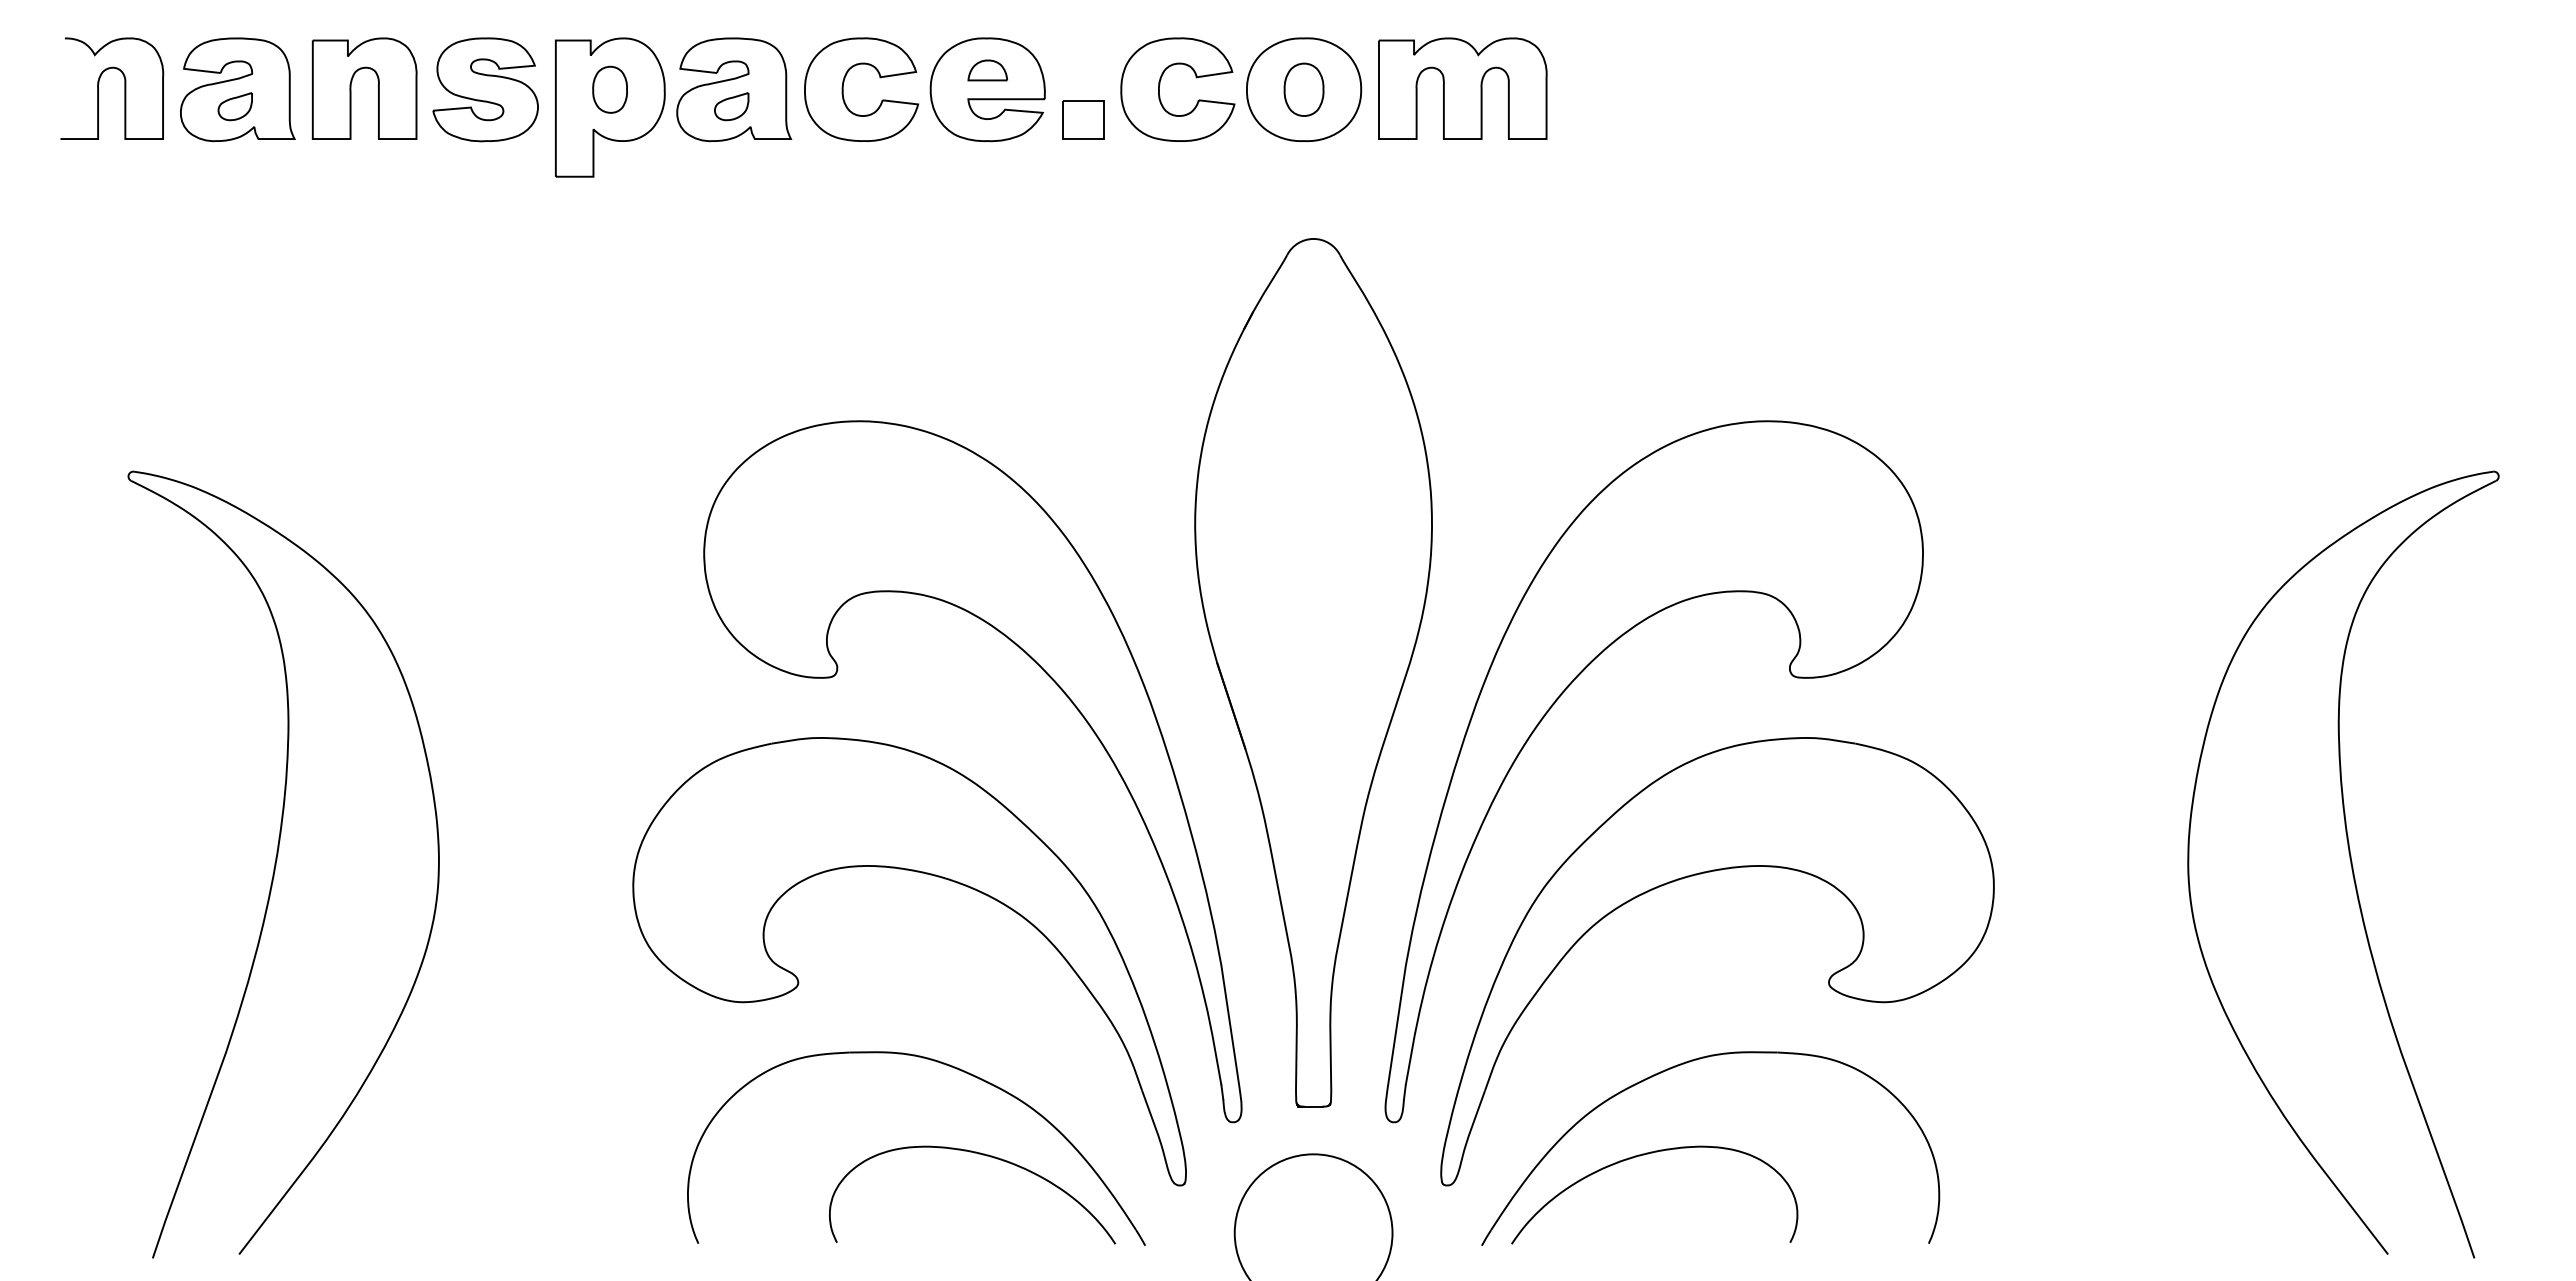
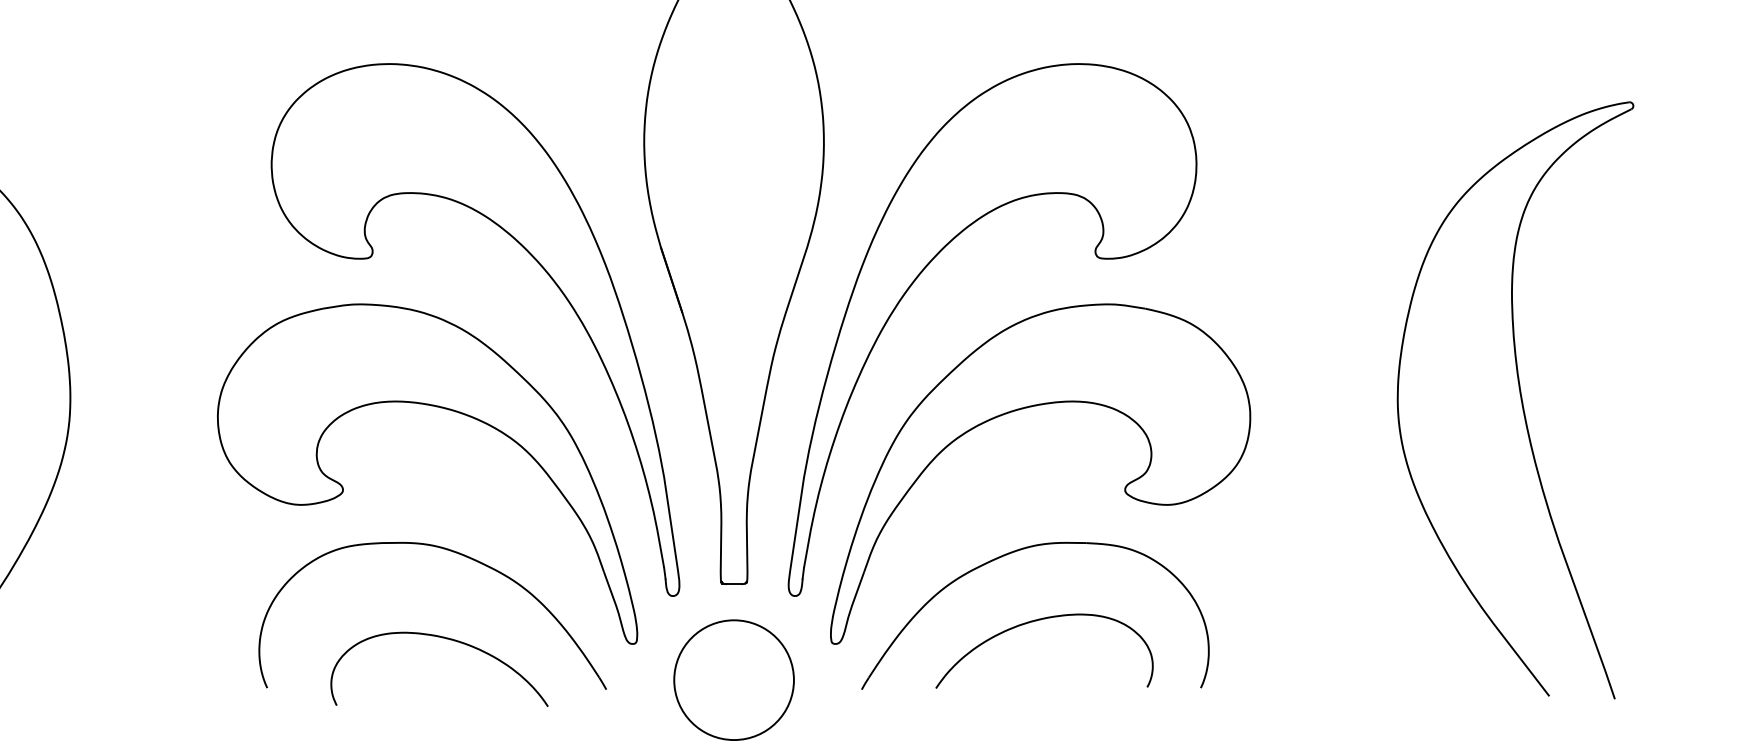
curve: (982, 1155) -> (447, 639), moved
curve: (1644, 1155) -> (1036, 621), moved

